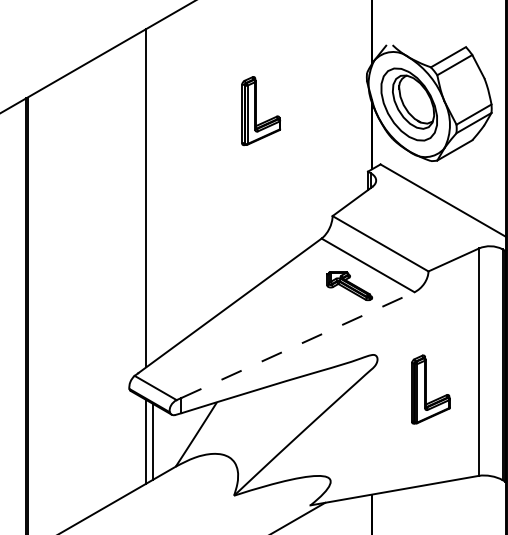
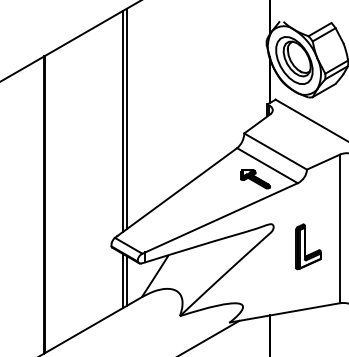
part: (260, 110) -> (197, 64), removed
line: (152, 193) -> (126, 118), added
line: (297, 344) -> (221, 217), dashed -> solid

